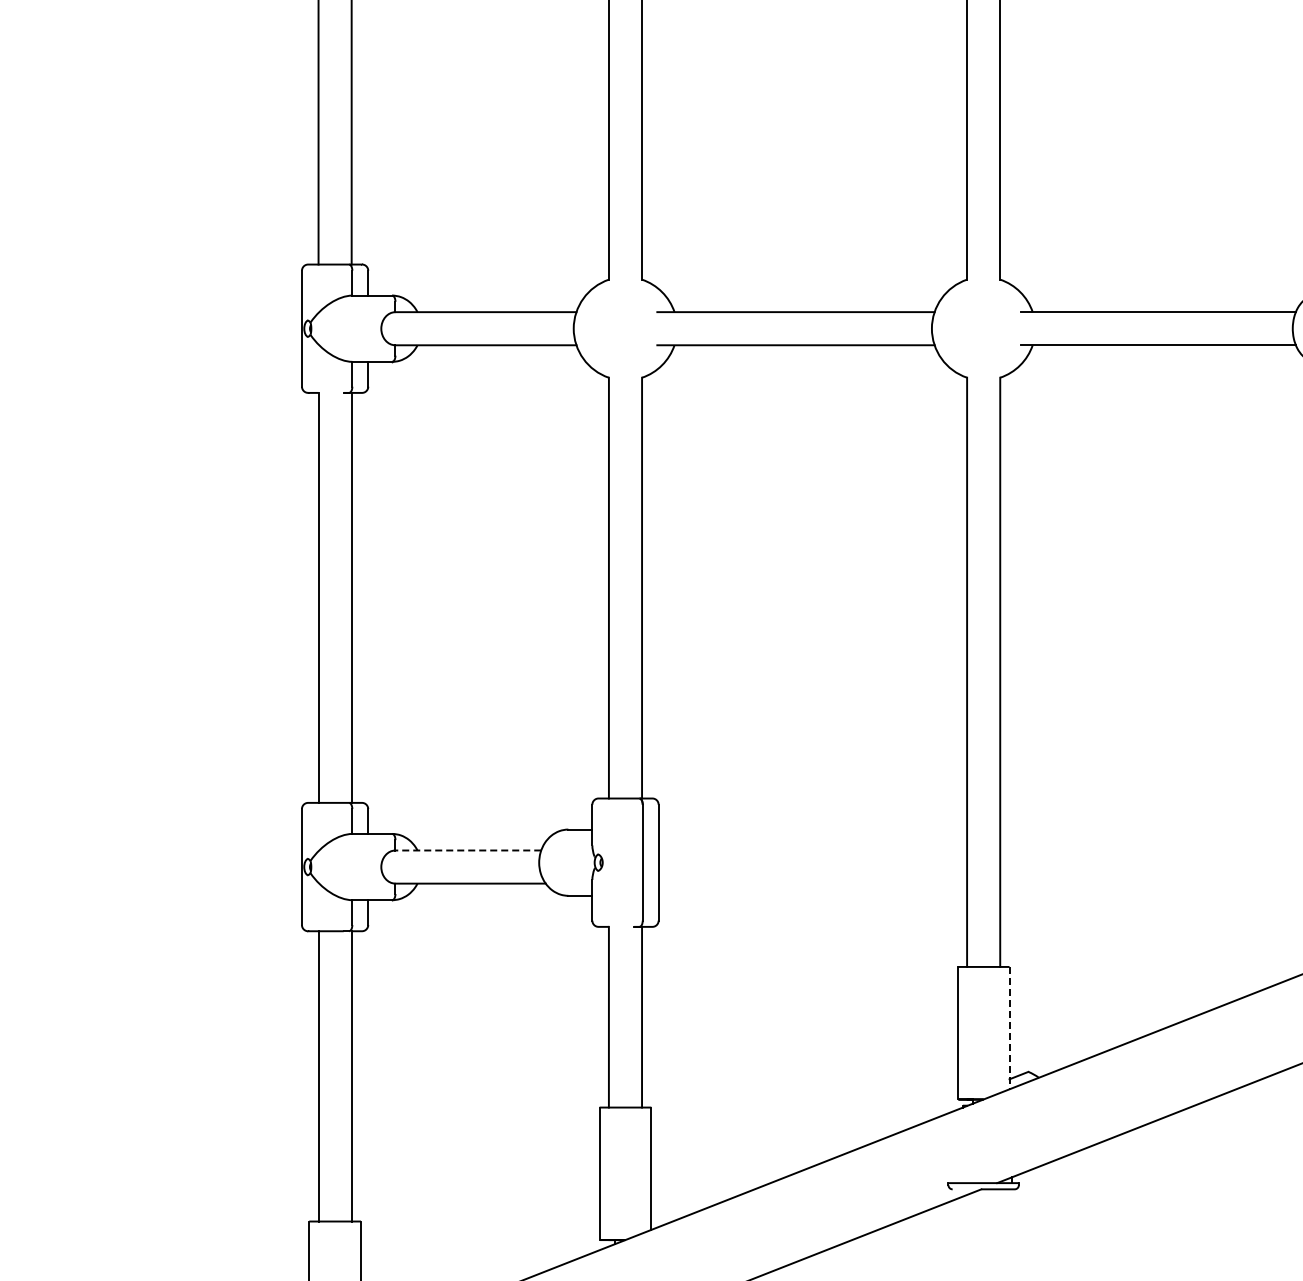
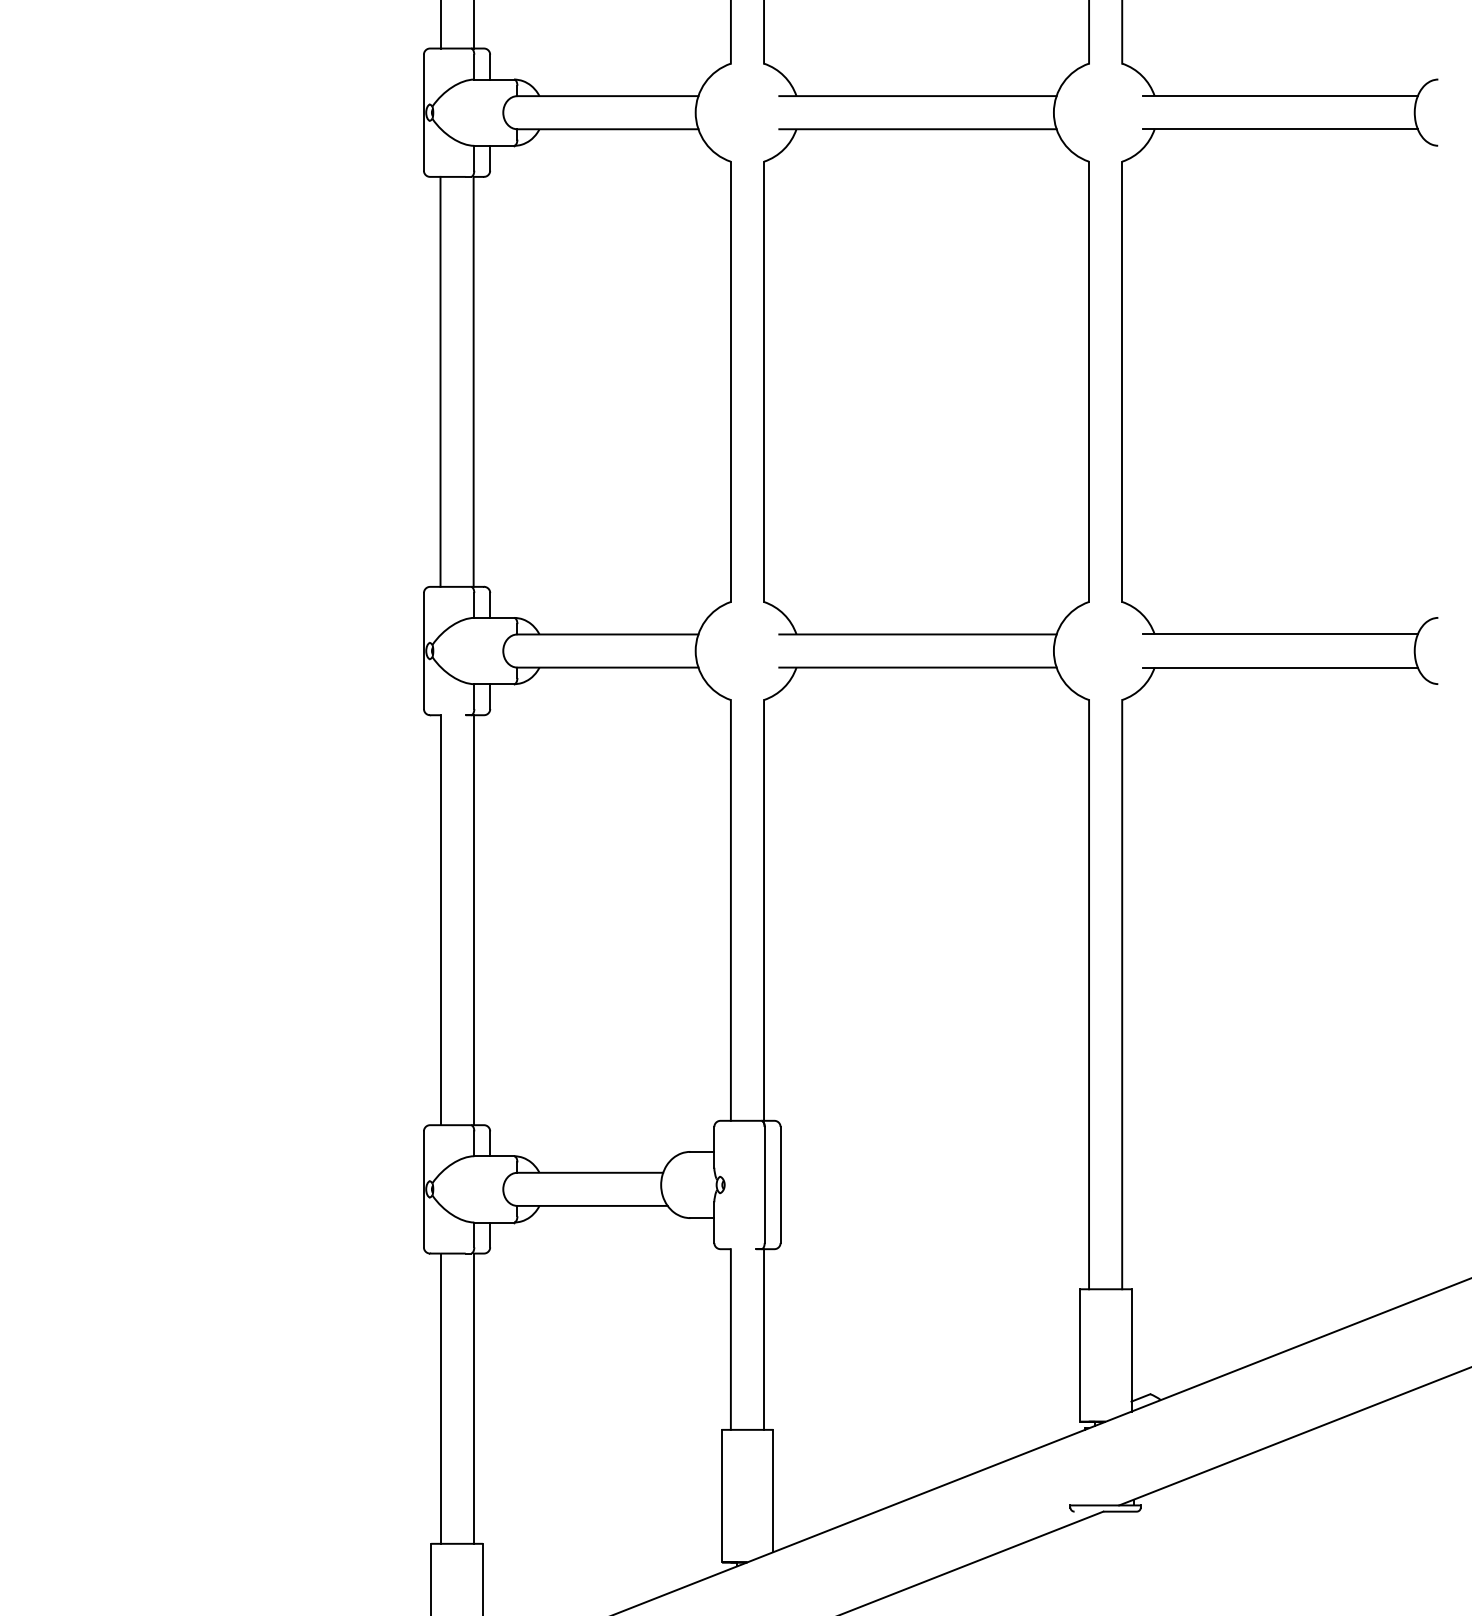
line: (468, 850) -> (590, 1172), dashed -> solid
line: (1009, 1028) -> (1131, 1350), dashed -> solid

